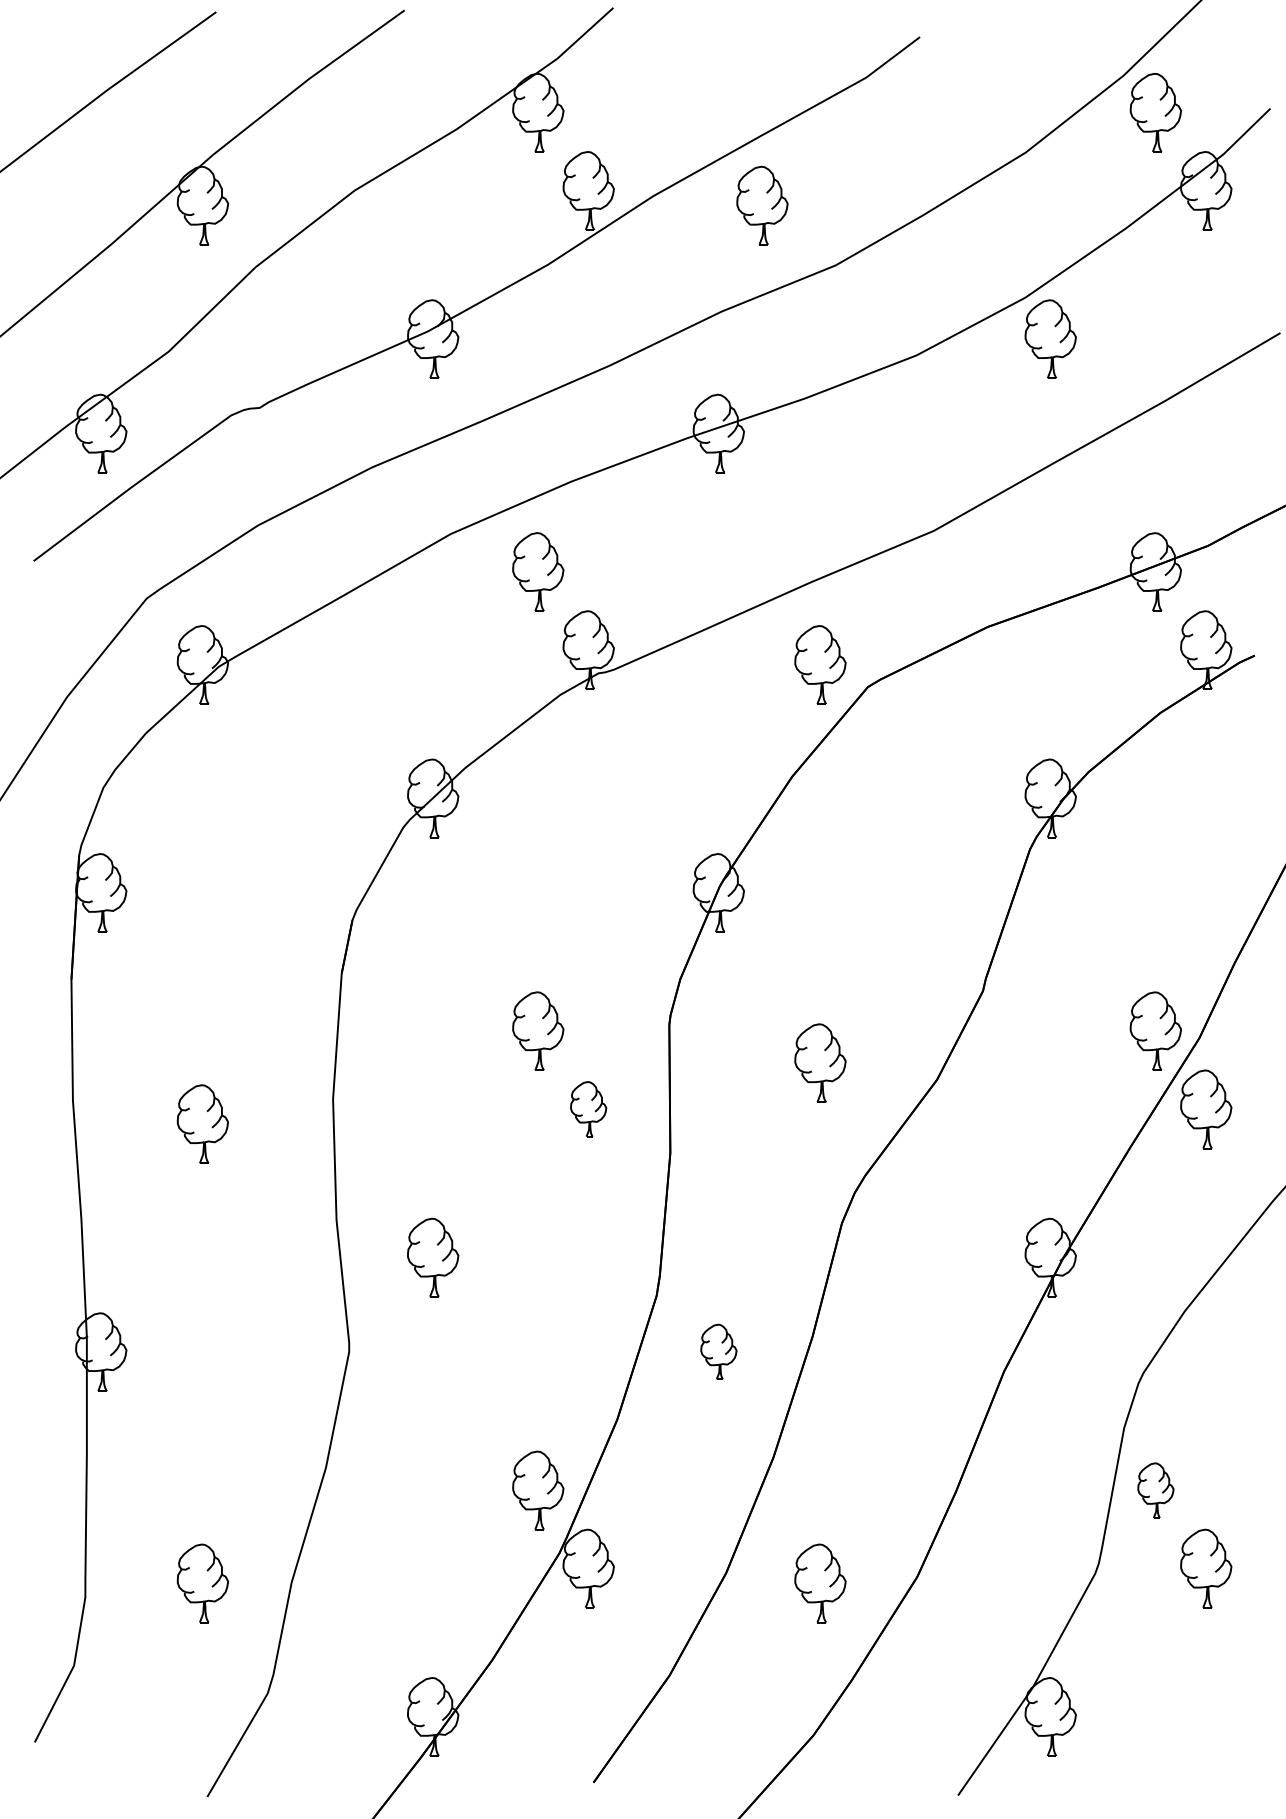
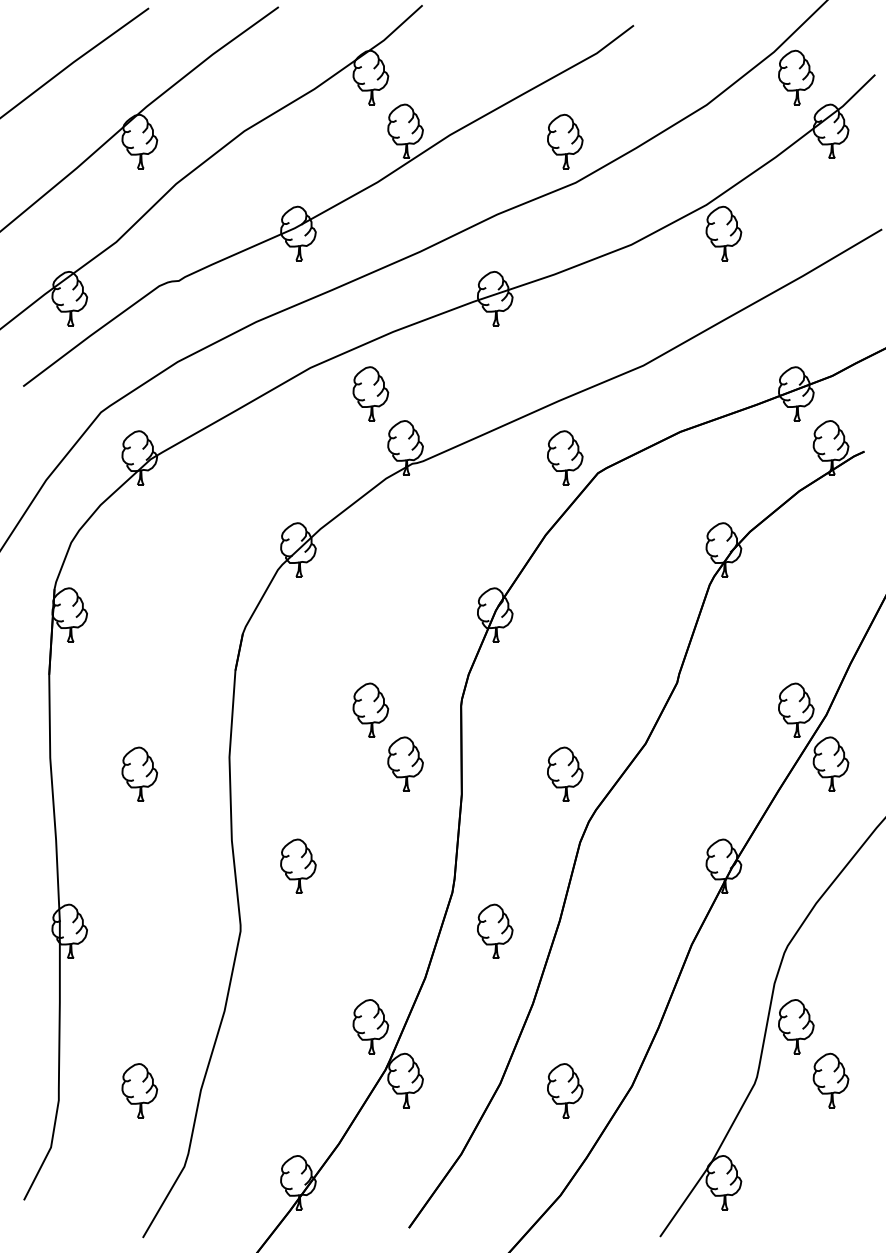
part: (762, 205) -> (565, 141), moved
part: (820, 1061) -> (565, 773), moved
part: (588, 1108) -> (405, 763), size x1.43
part: (719, 1350) -> (495, 930), size x1.43
part: (1156, 1490) -> (796, 1026), size x1.43

